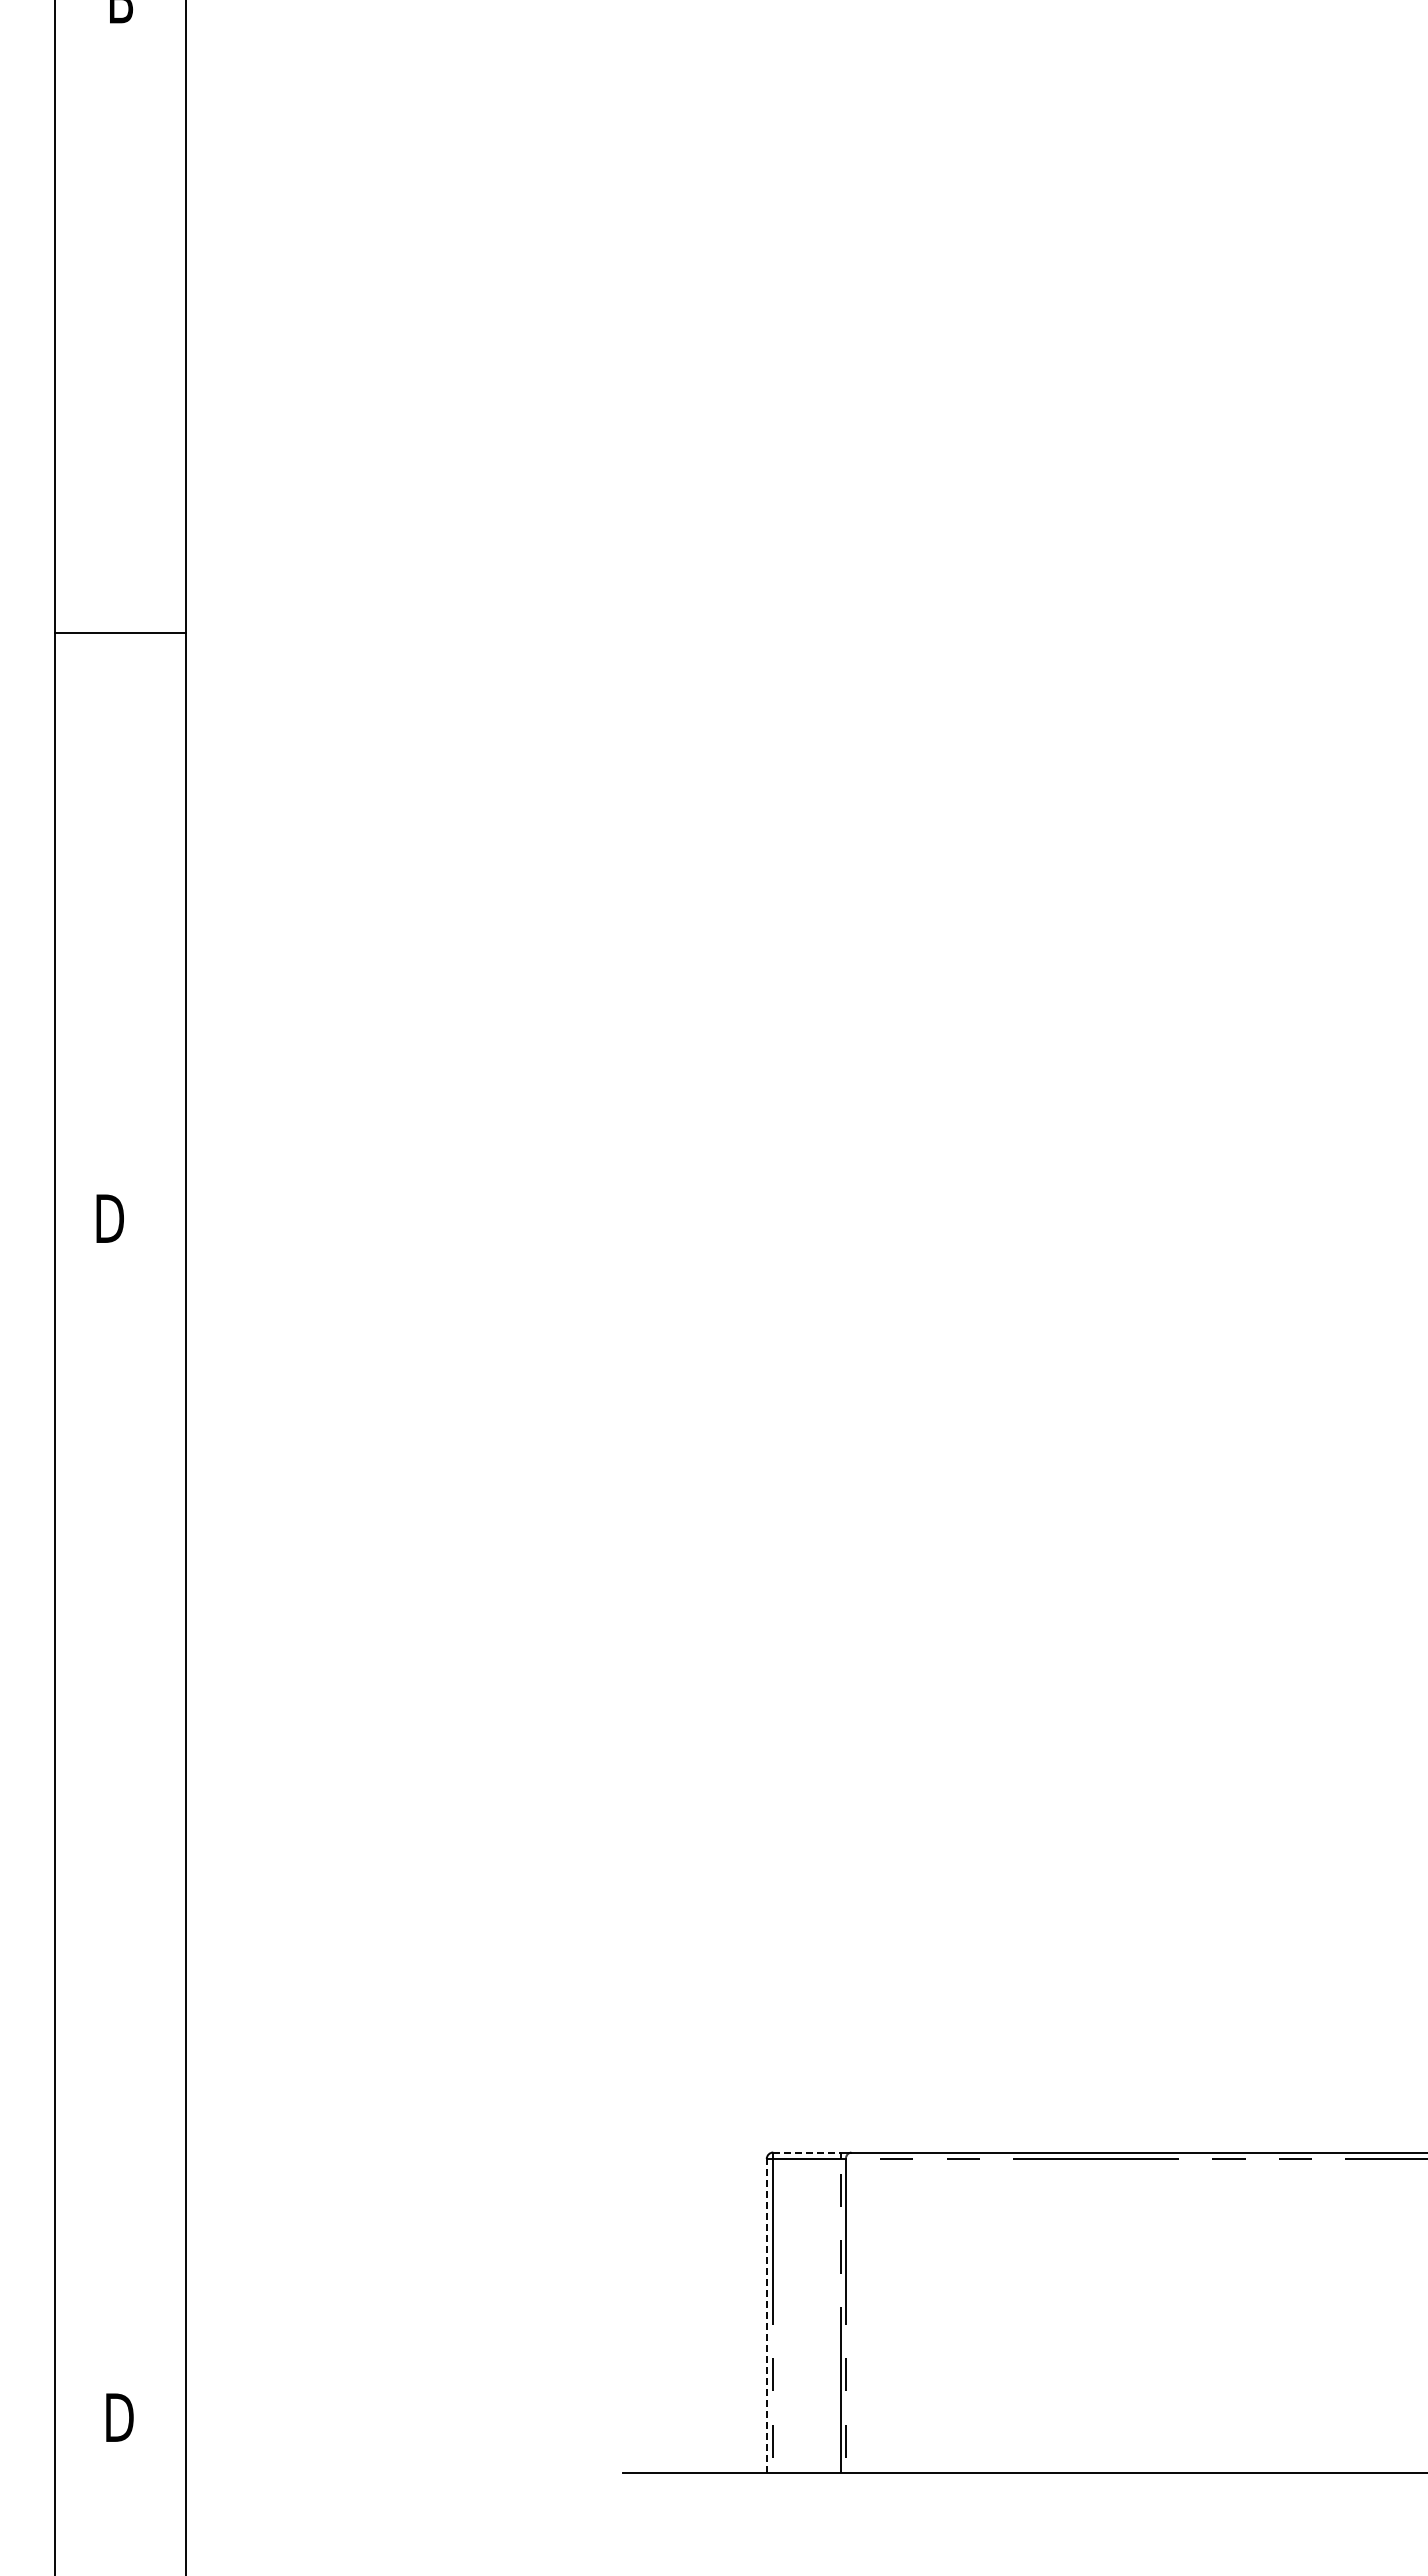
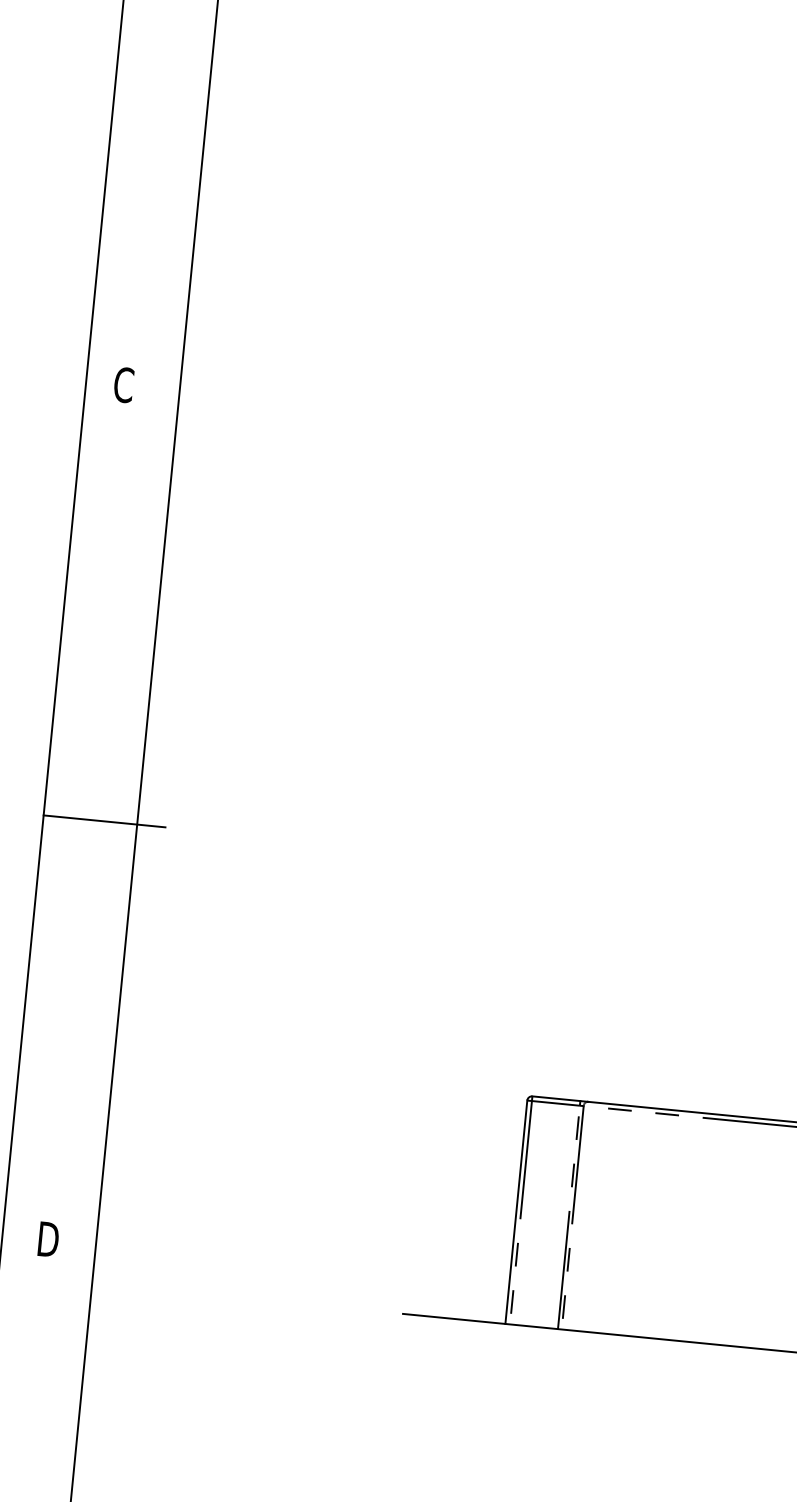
text: (108, 1218) -> (124, 384), D -> C
line: (140, 1828) -> (104, 821), added
line: (806, 2152) -> (556, 1098), dashed -> solid
line: (766, 2315) -> (516, 1211), dashed -> solid

